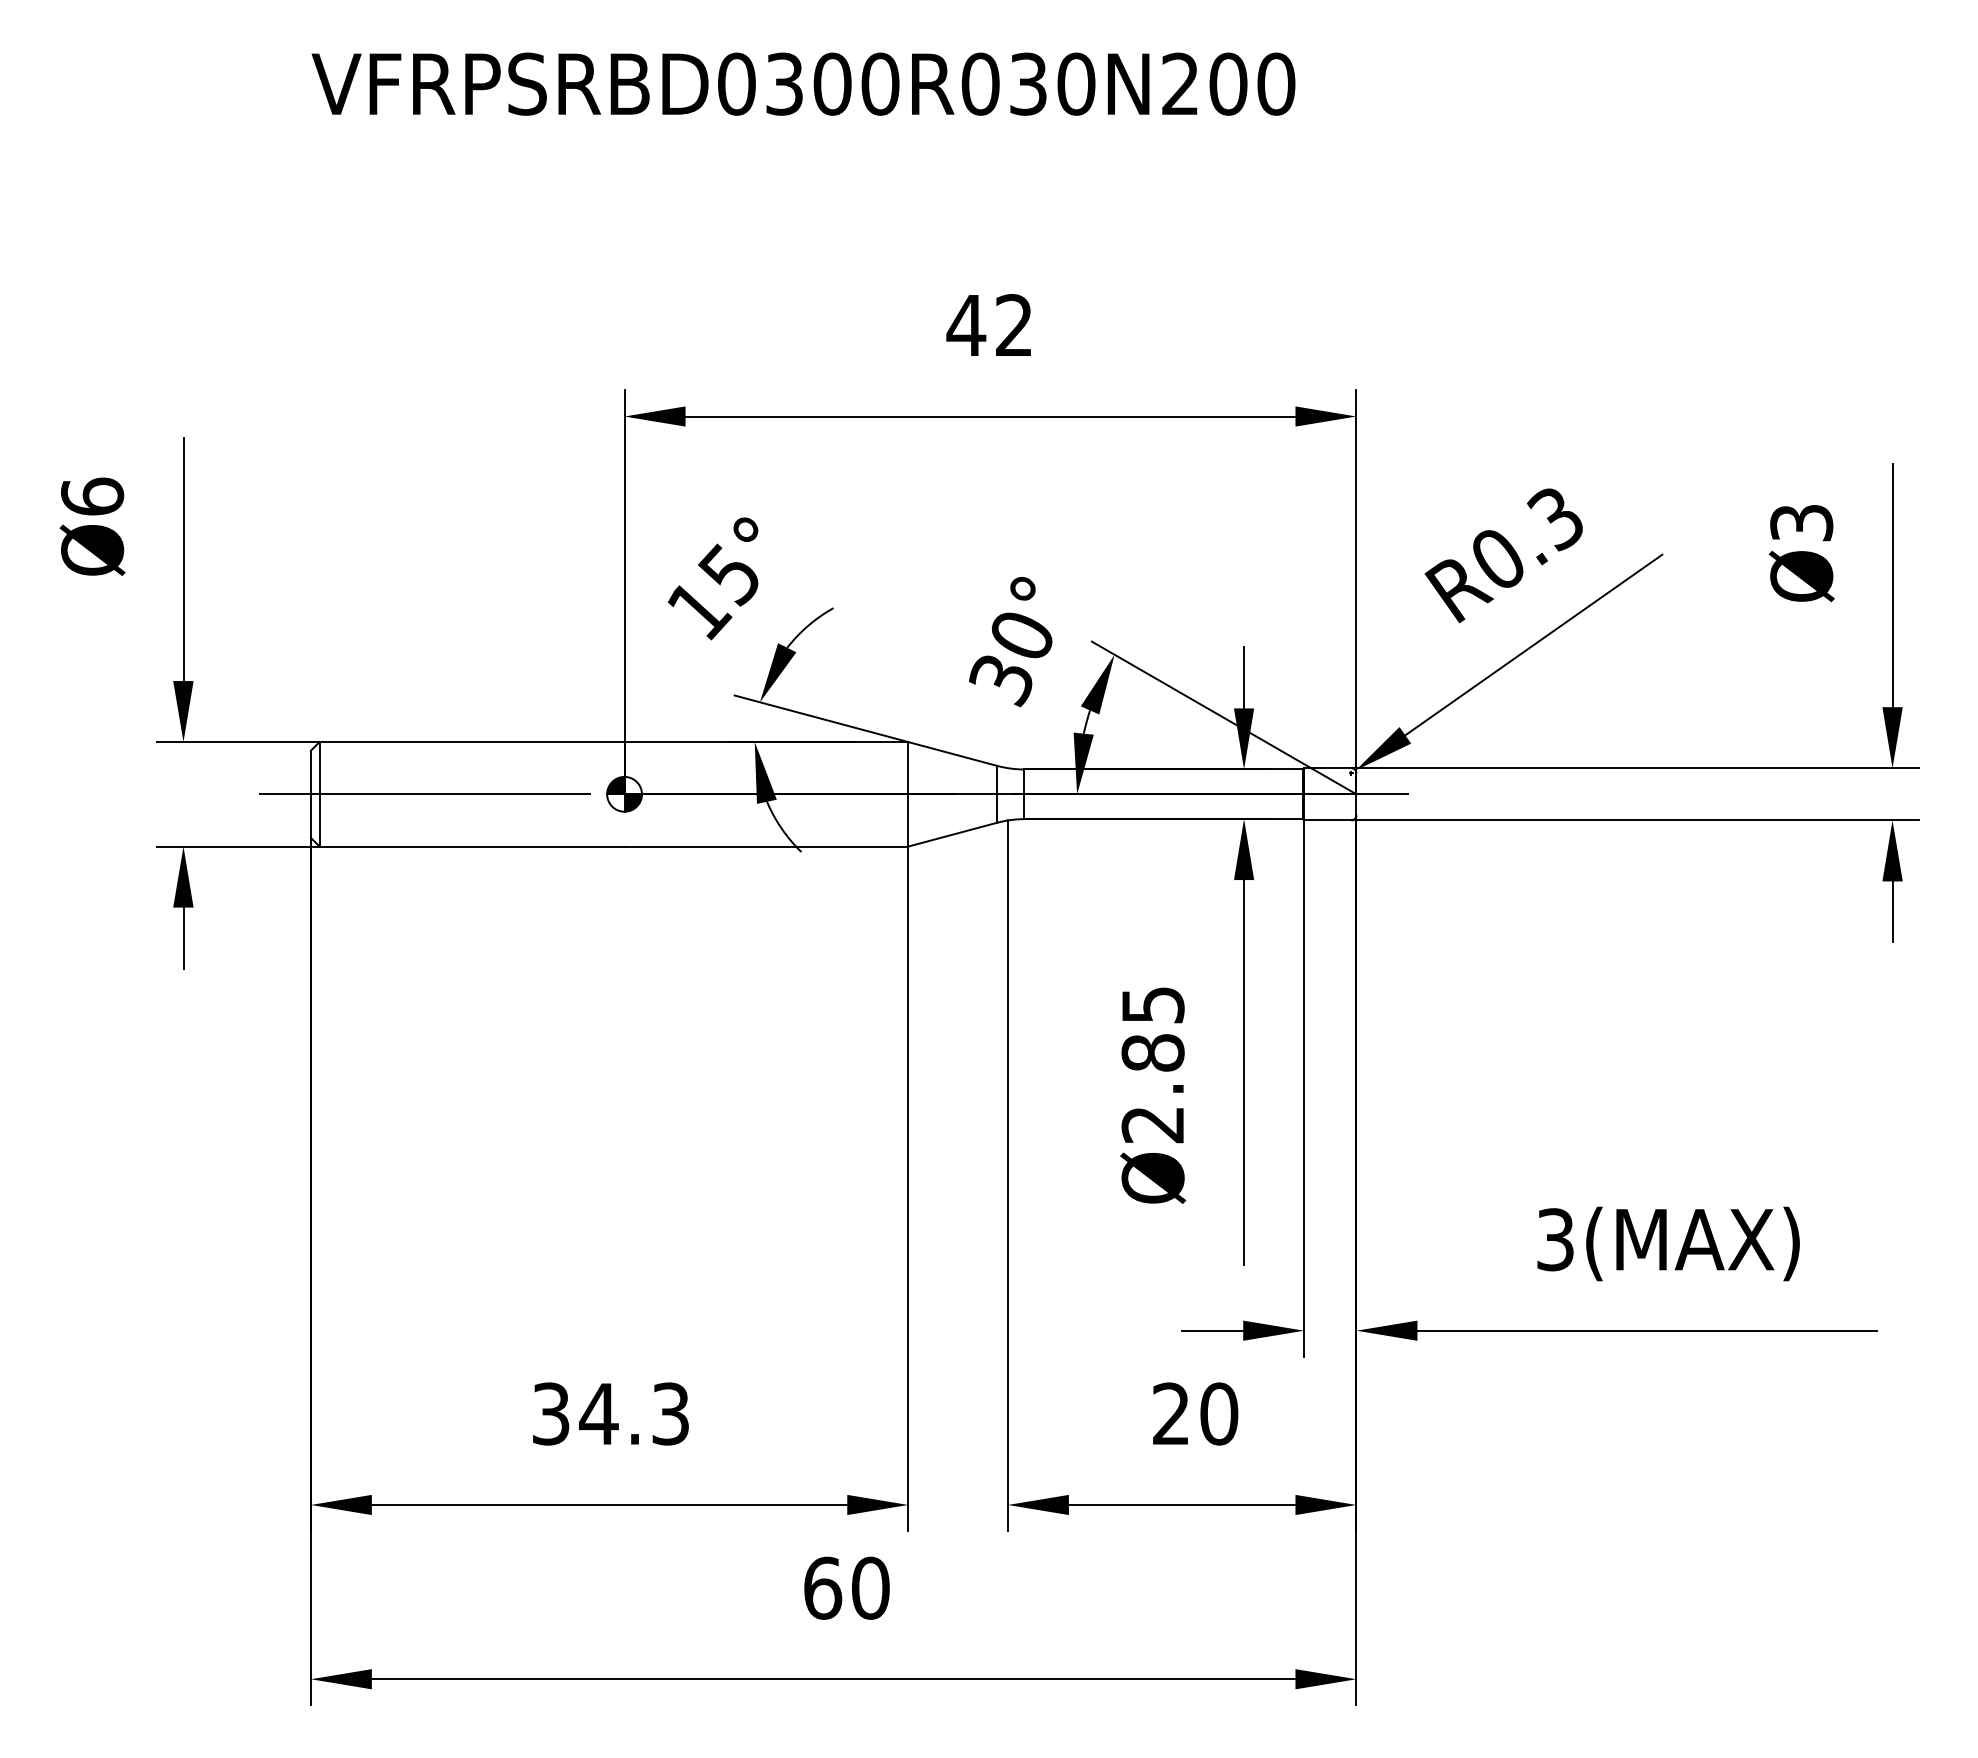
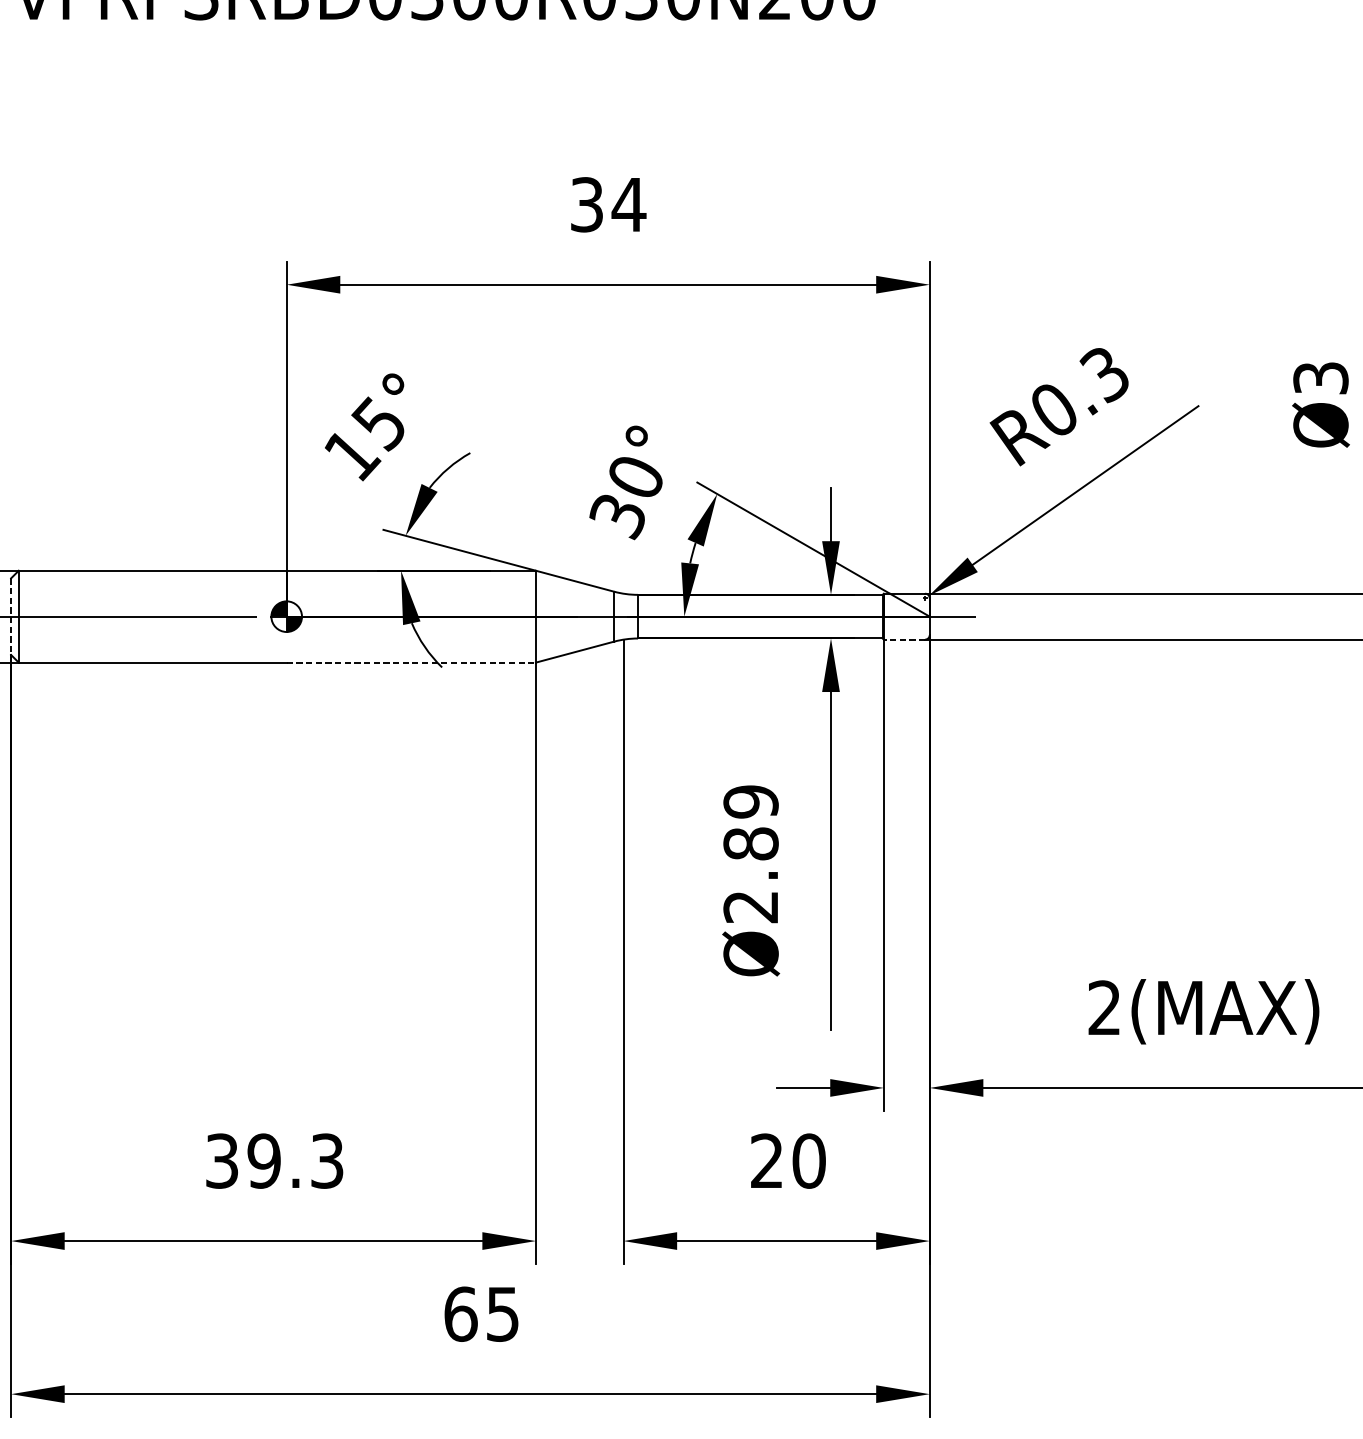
text: (990, 325) -> (608, 204), 42 -> 34
line: (310, 794) -> (10, 616), solid -> dashed
line: (1327, 820) -> (904, 639), solid -> dashed
line: (766, 846) -> (411, 662), solid -> dashed
text: (1152, 1005) -> (750, 802), Ø2.85 -> Ø2.89
text: (1555, 1239) -> (1104, 1007), 3(MAX) -> 2(MAX)
text: (598, 1413) -> (263, 1160), 34.3 -> 39.3
text: (870, 1587) -> (502, 1313), 60 -> 65

